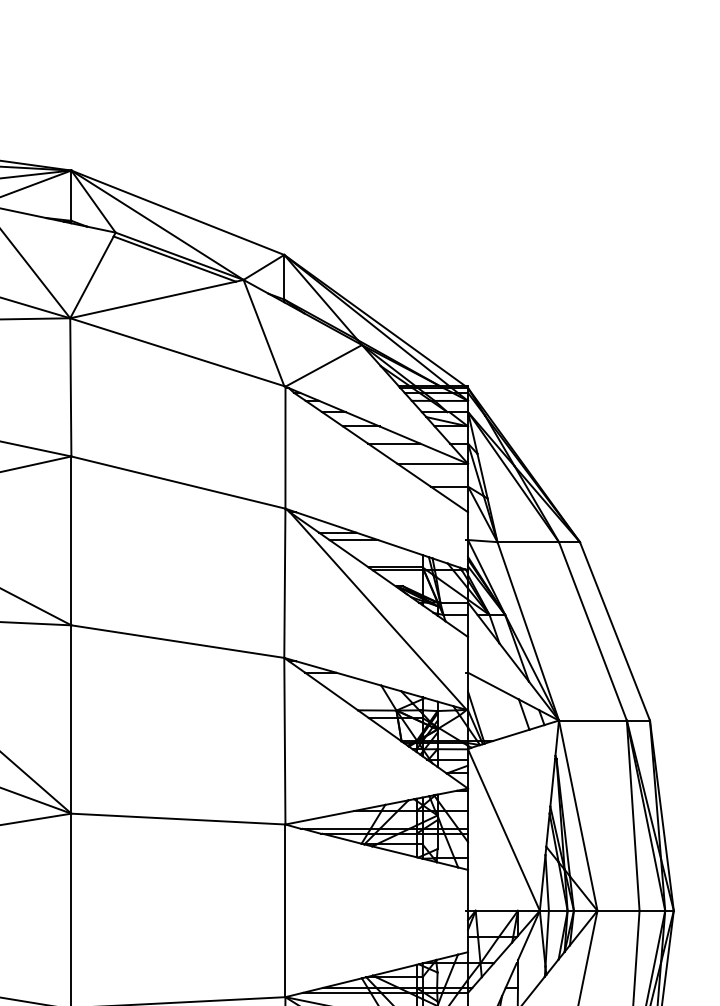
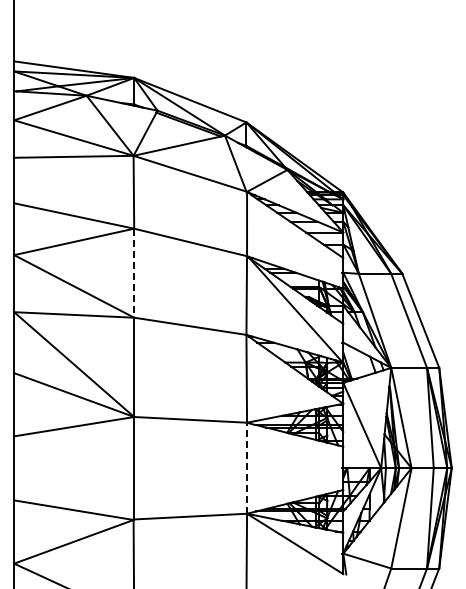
line: (71, 541) -> (134, 273), solid -> dashed
line: (286, 911) -> (247, 468), solid -> dashed

